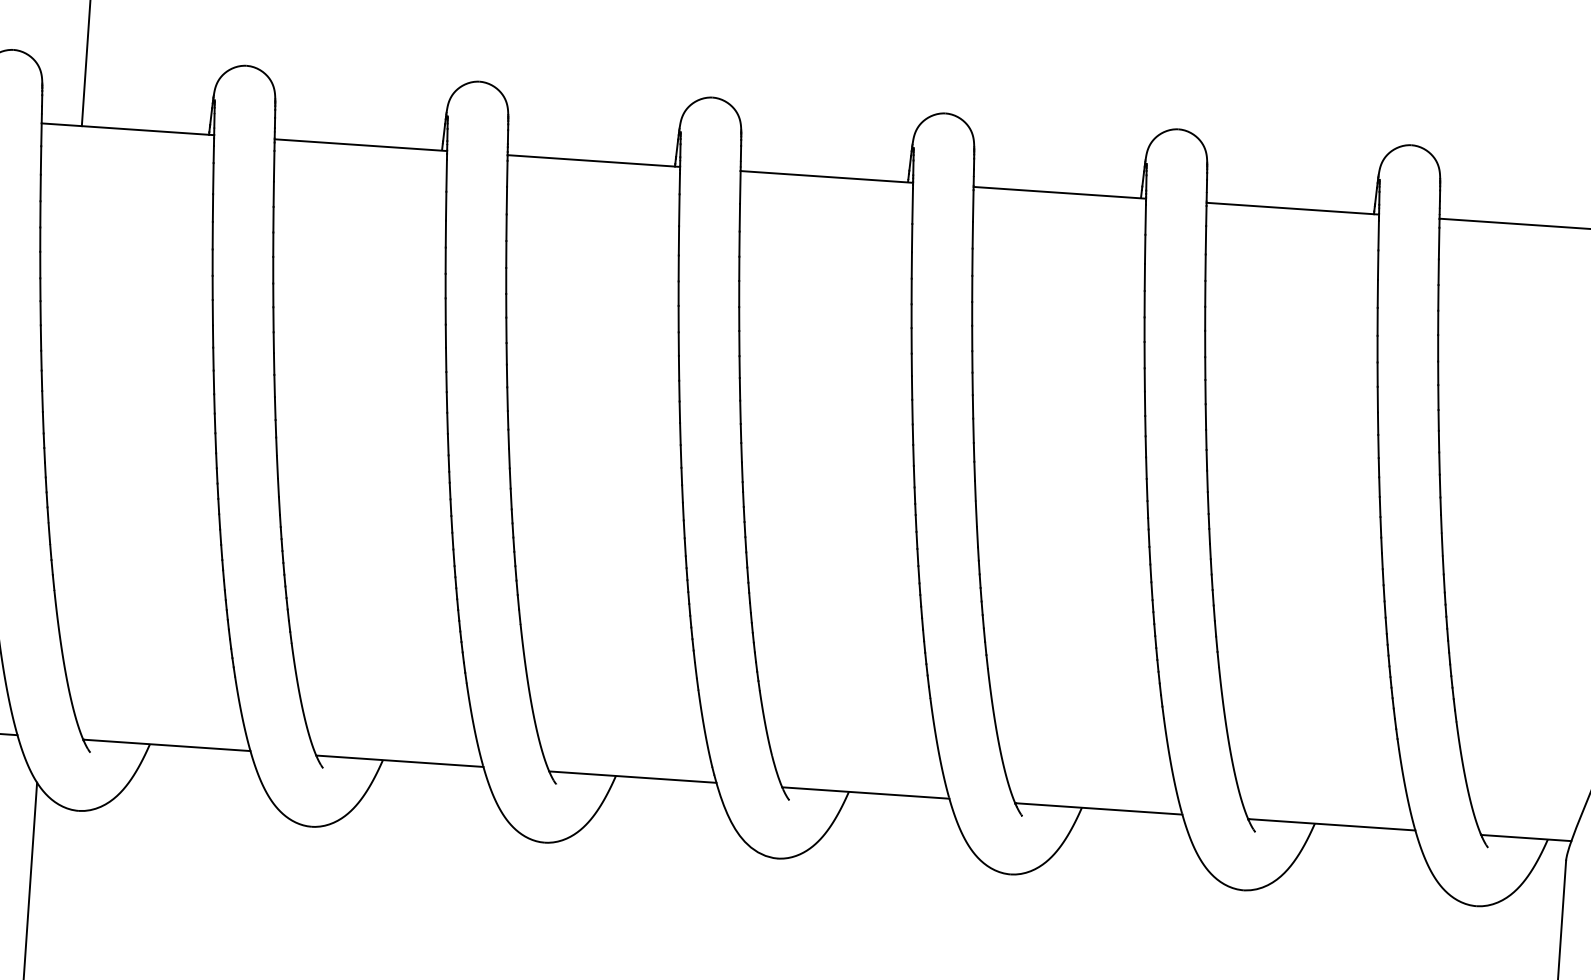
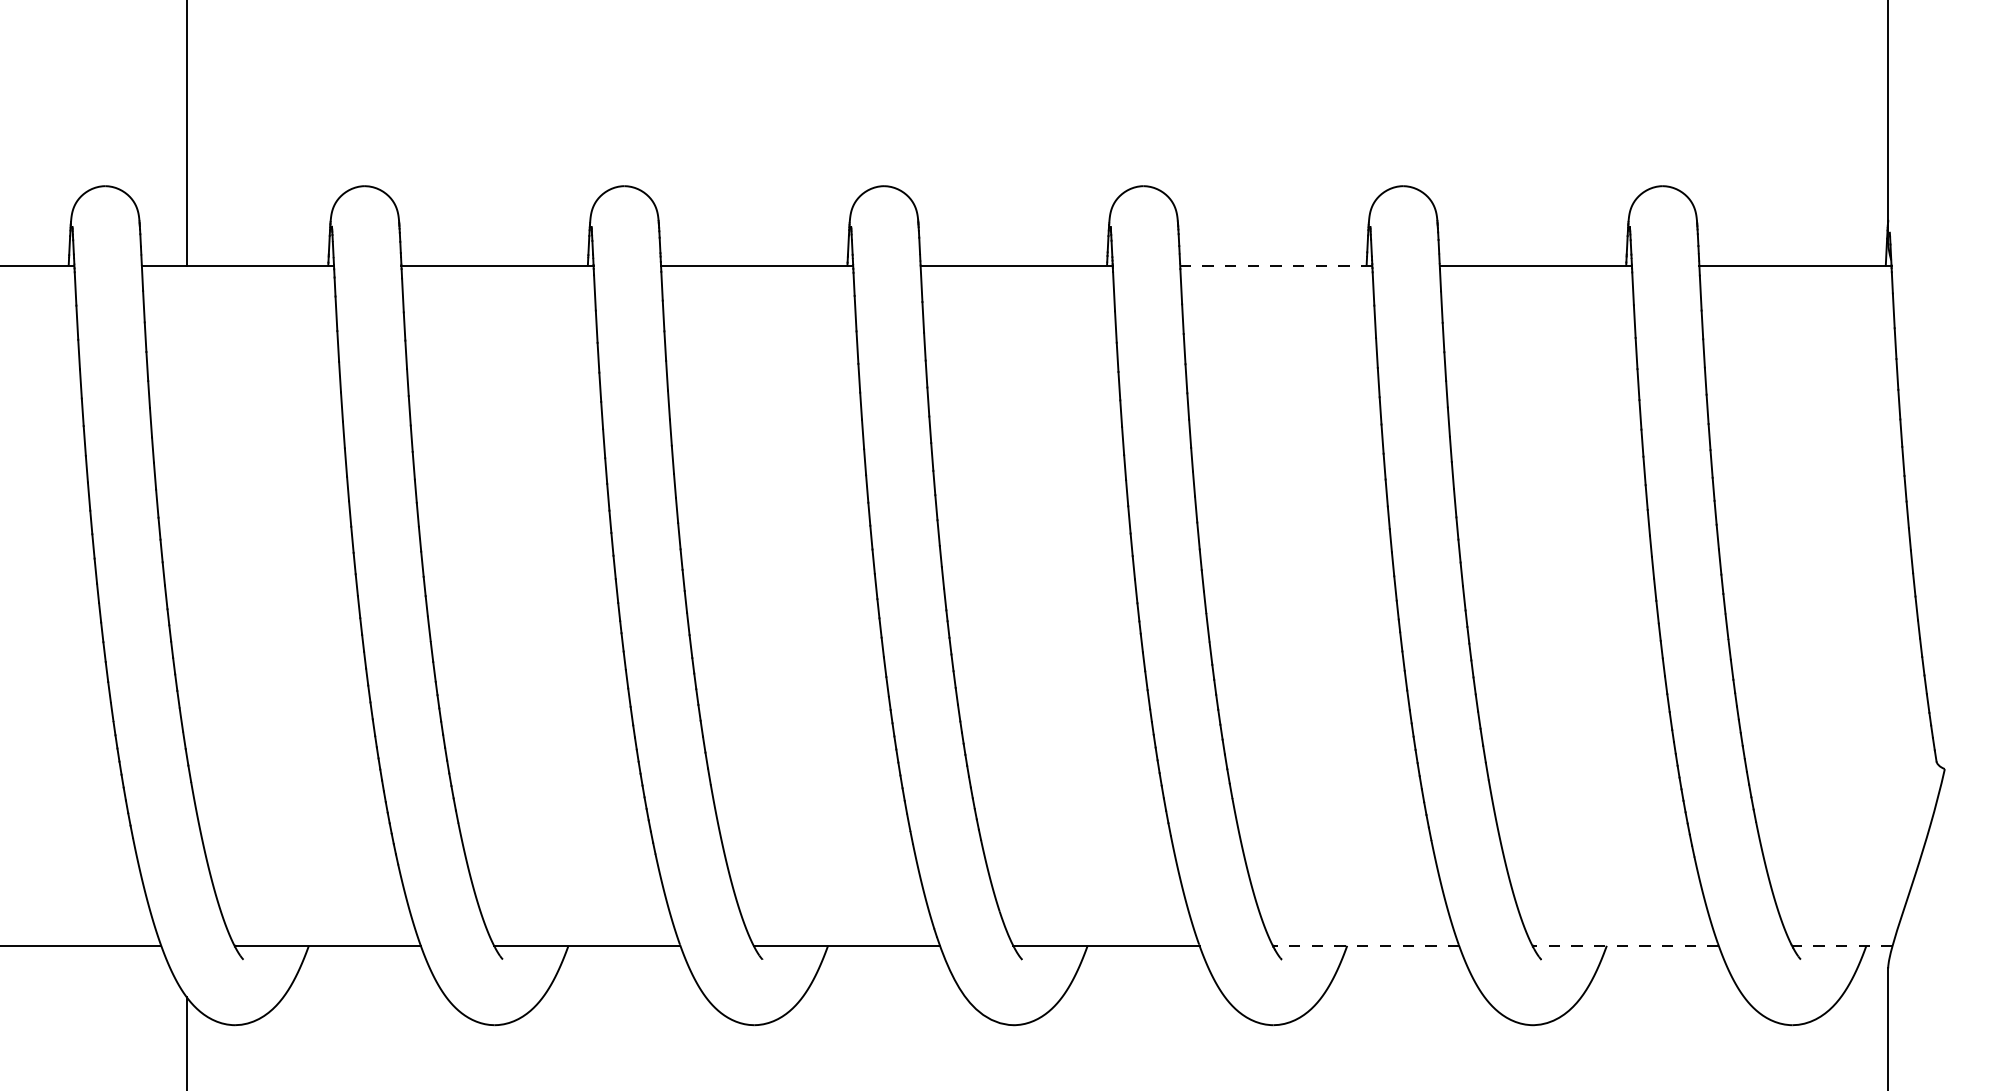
line: (1059, 192) -> (1275, 265), solid -> dashed
line: (1098, 808) -> (1365, 945), solid -> dashed
line: (1331, 824) -> (1625, 945), solid -> dashed
line: (1525, 837) -> (1841, 945), solid -> dashed

